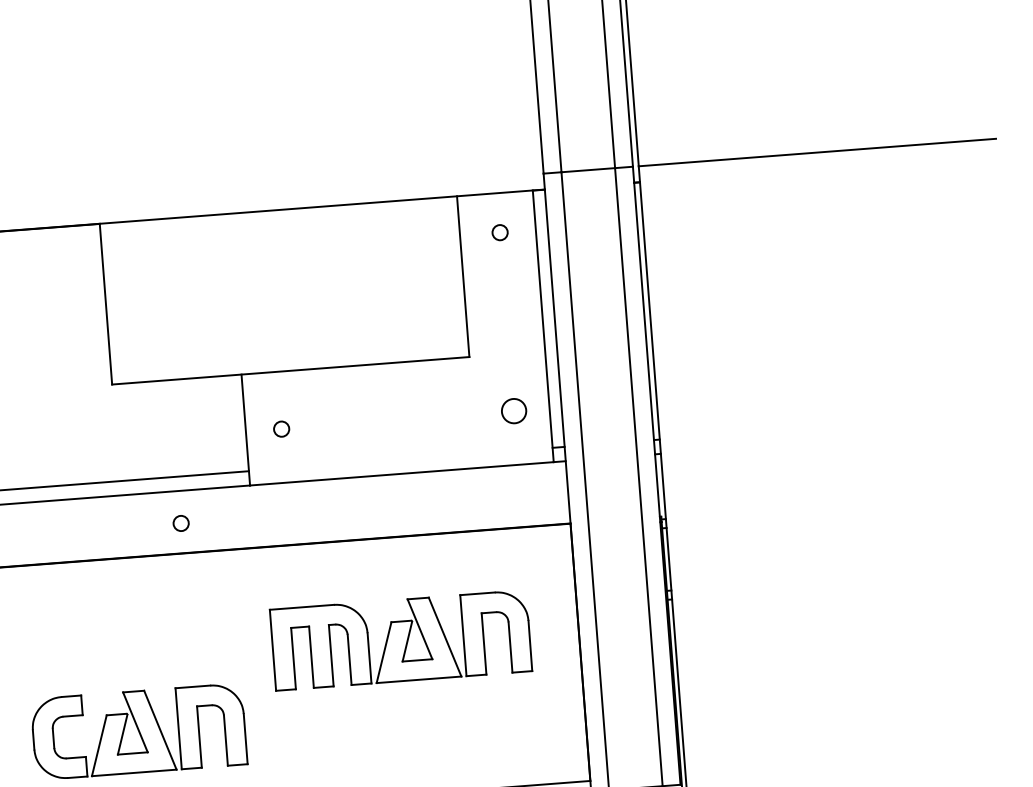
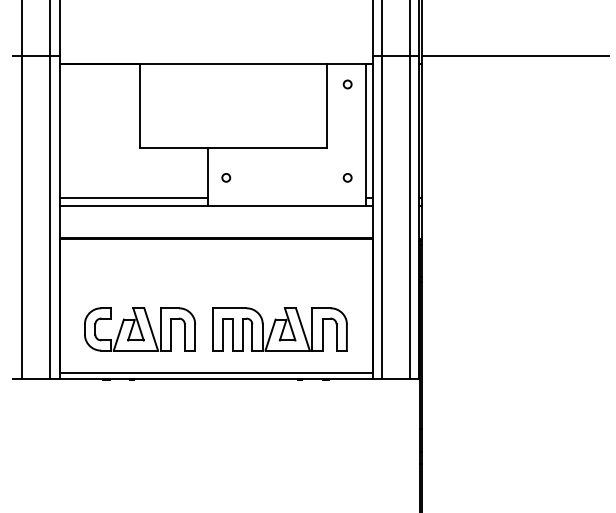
circle: (513, 410) -> (347, 177), size x0.62
circle: (181, 522) -> (170, 222), removed
part: (400, 640) -> (279, 329), moved

